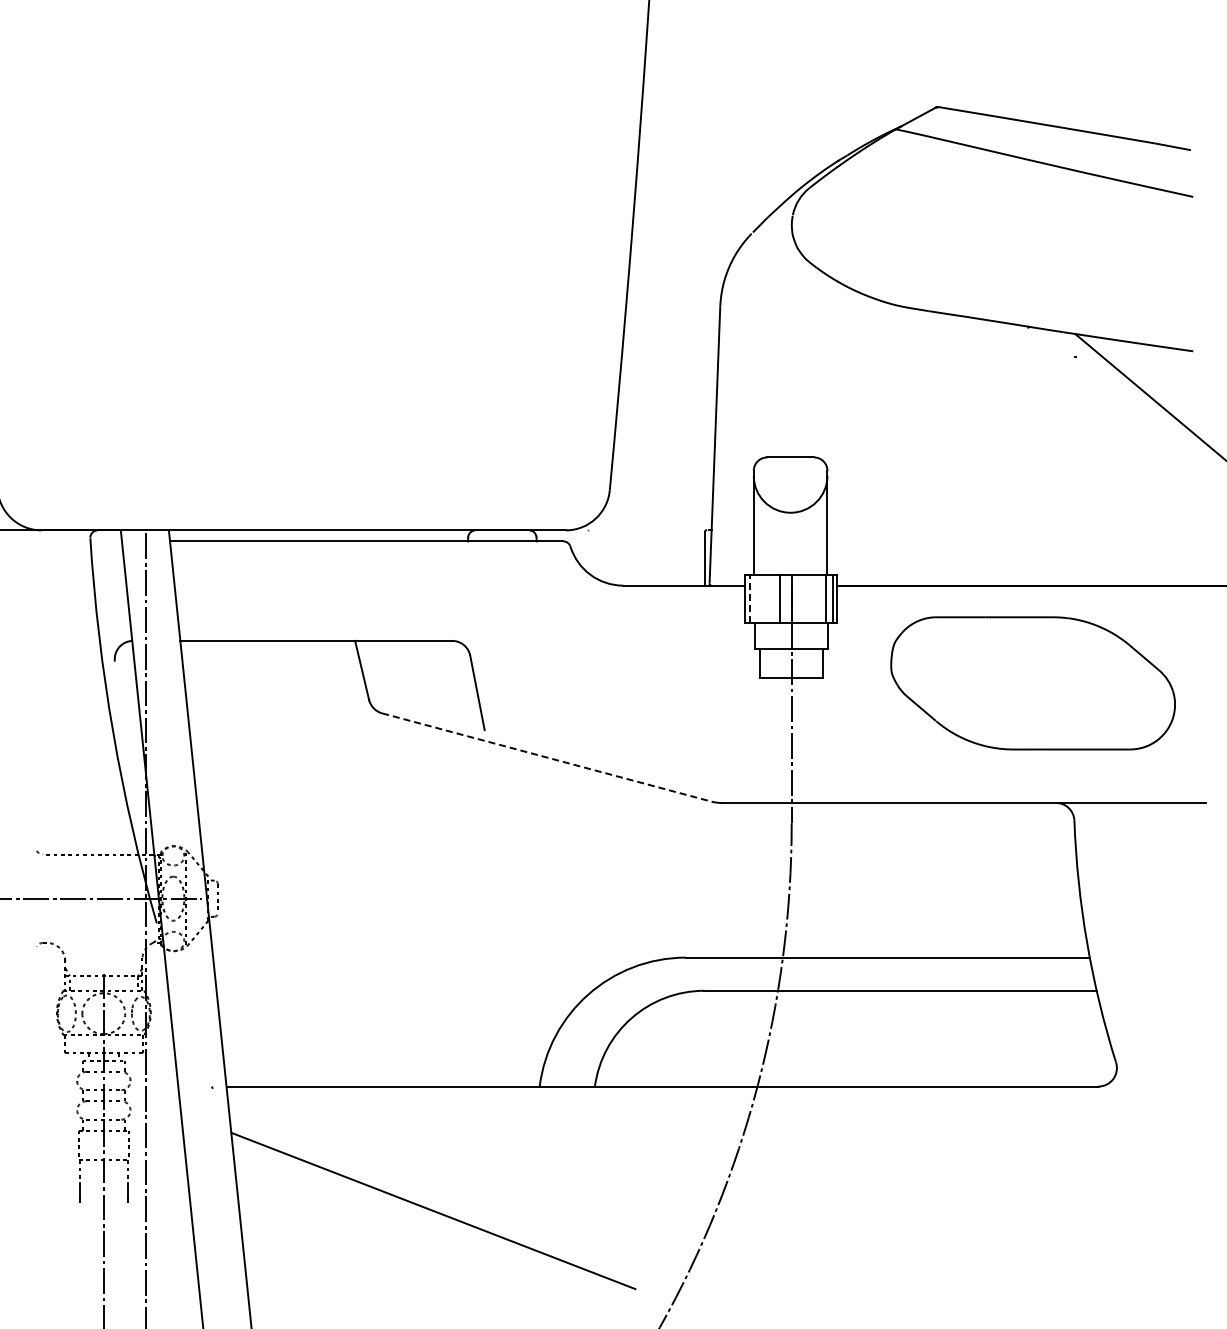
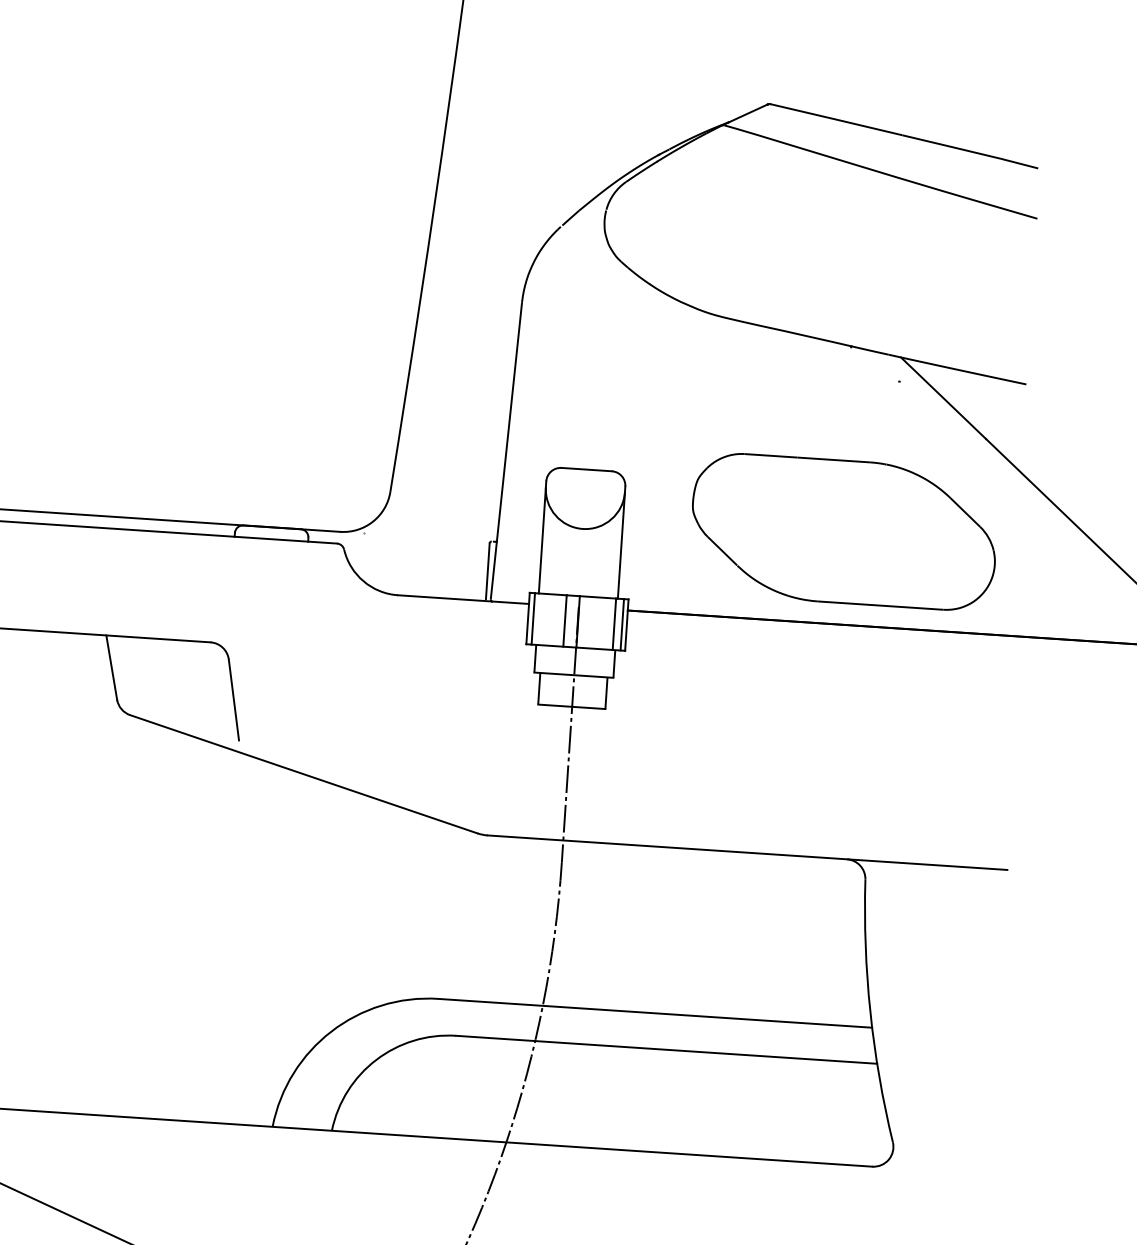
line: (750, 599) -> (533, 619), dashed -> solid
part: (1032, 683) -> (843, 531), moved
line: (547, 757) -> (304, 774), dashed -> solid

